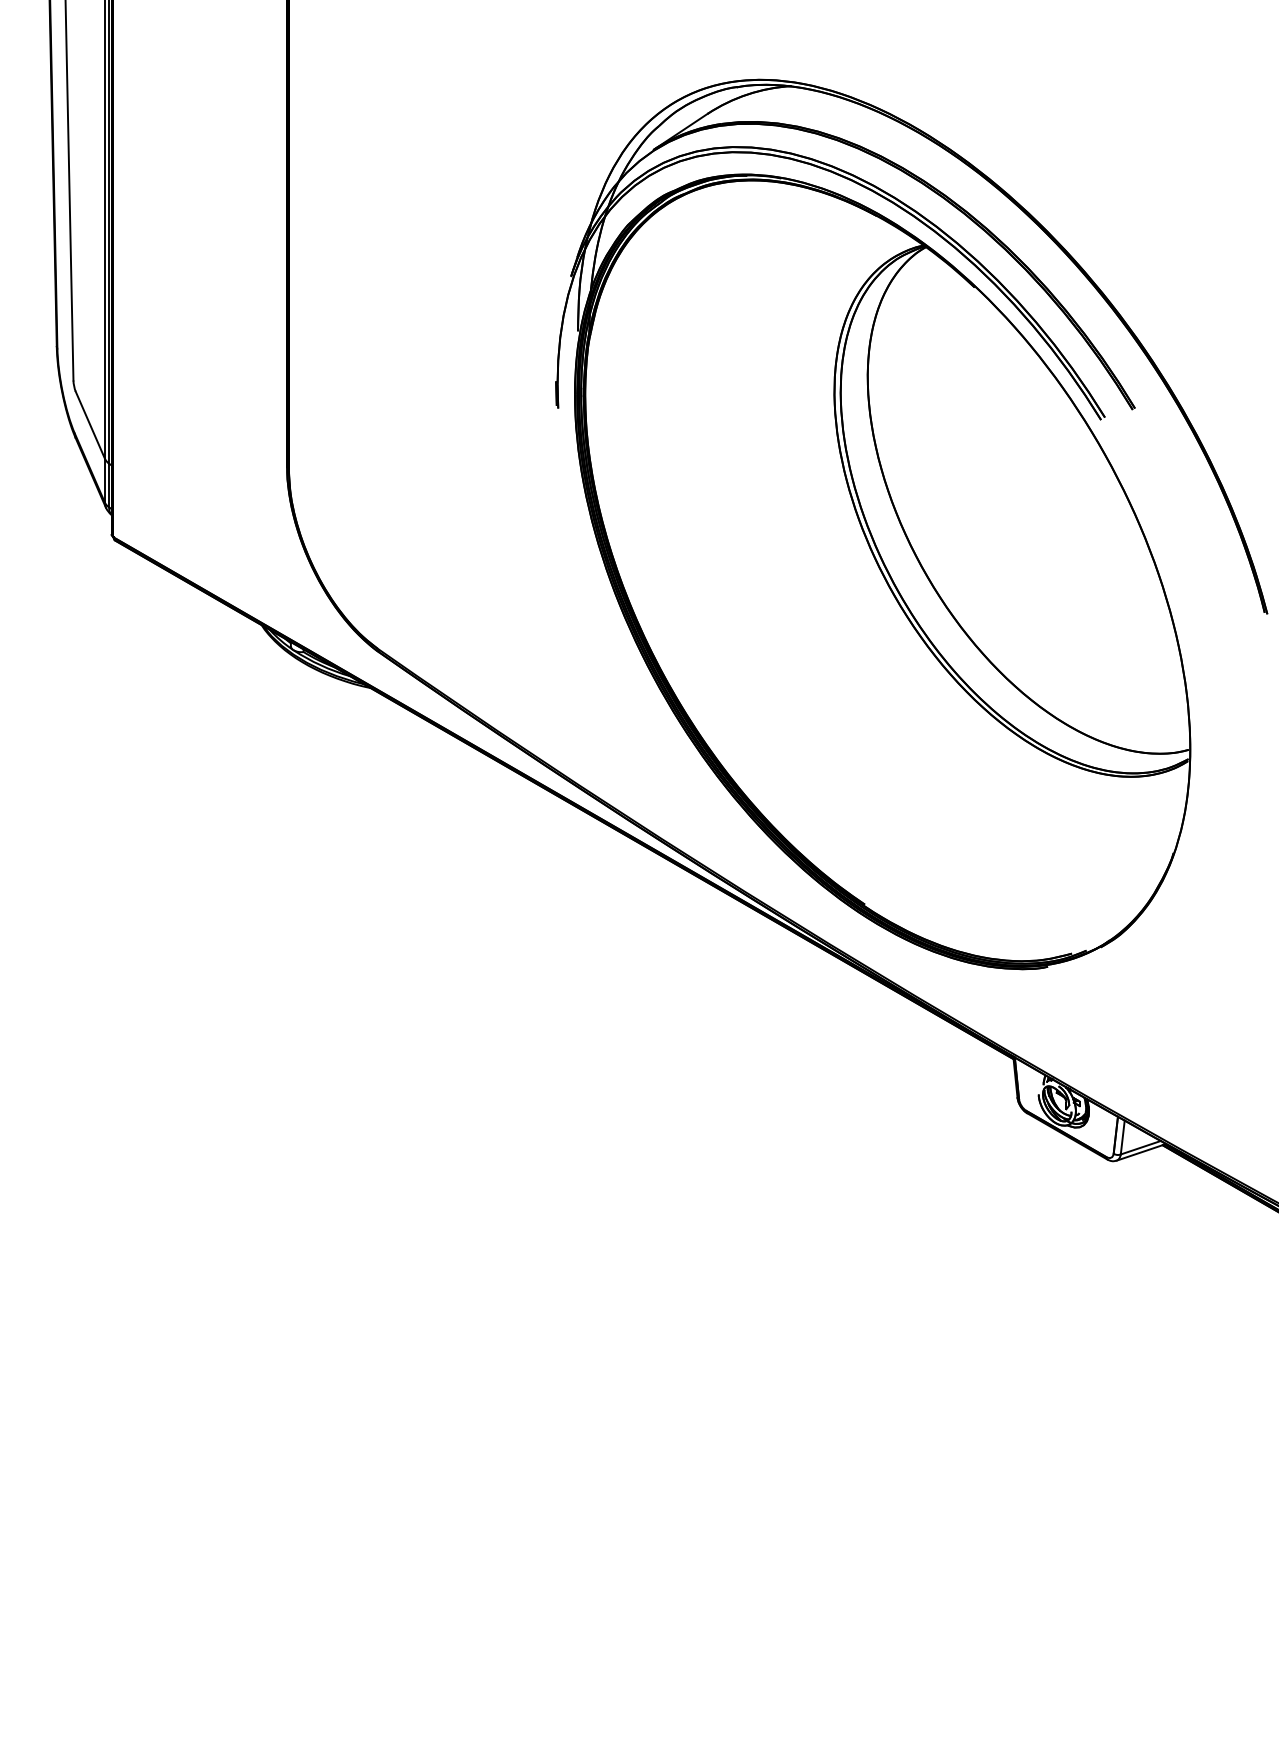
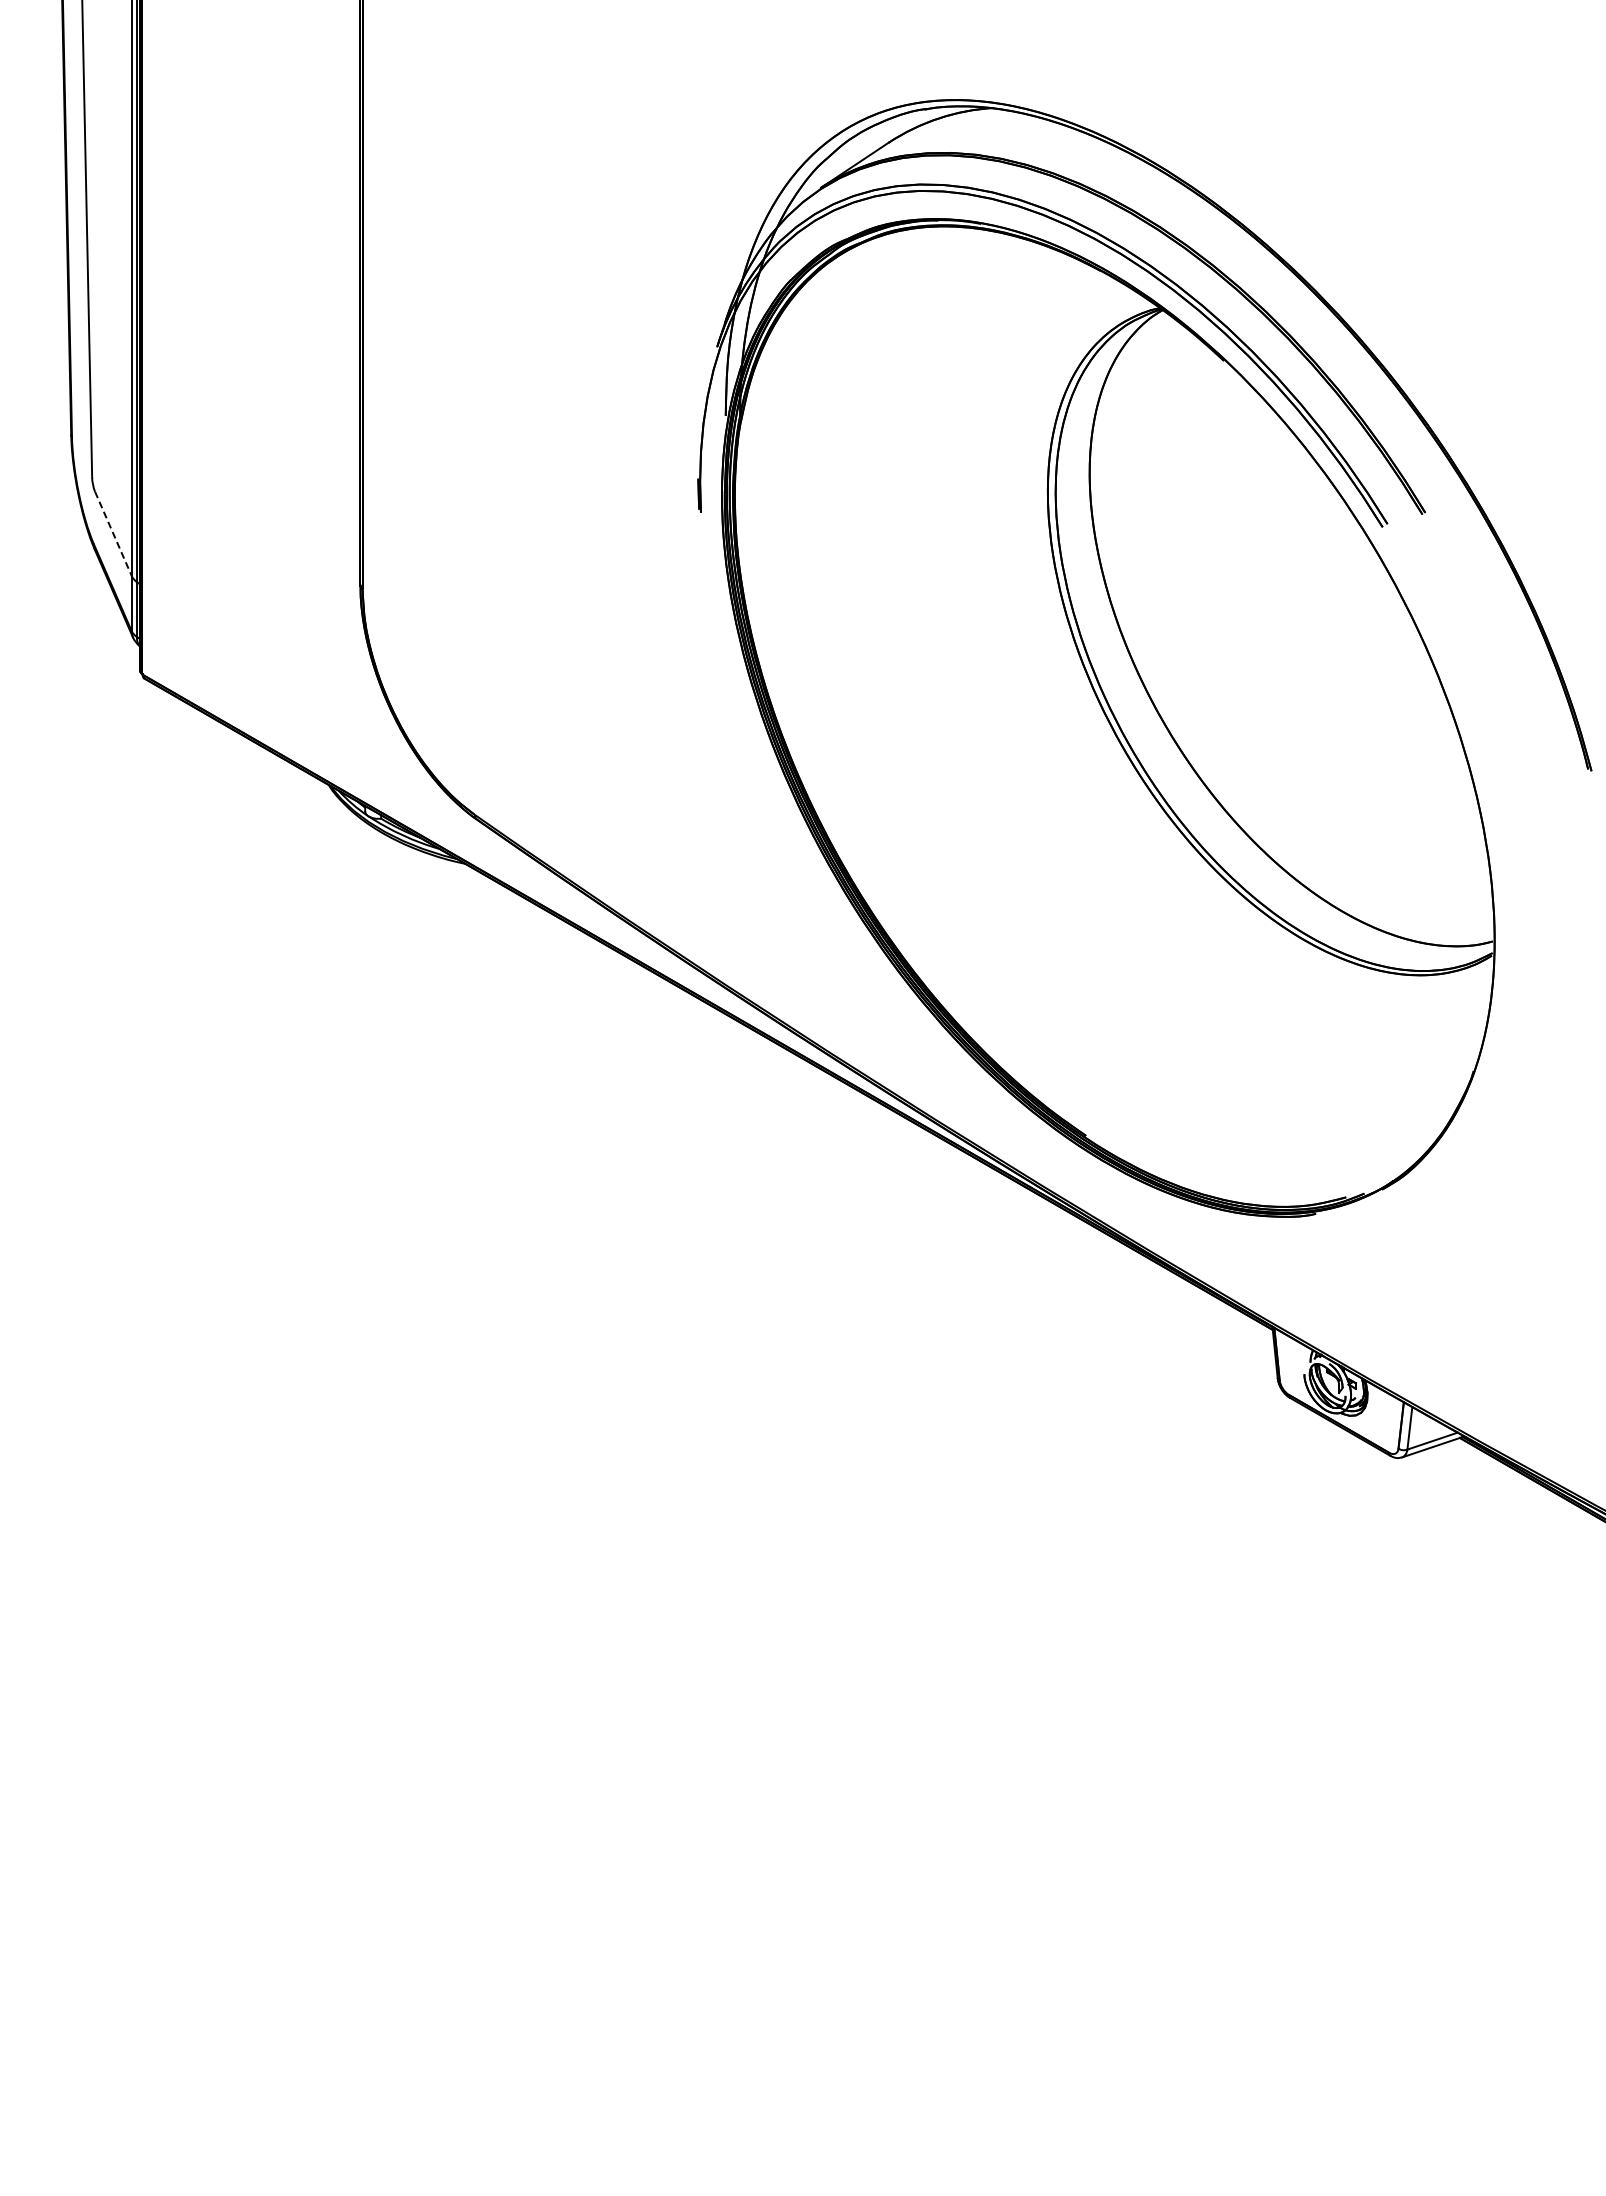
line: (90, 425) -> (113, 534), solid -> dashed

